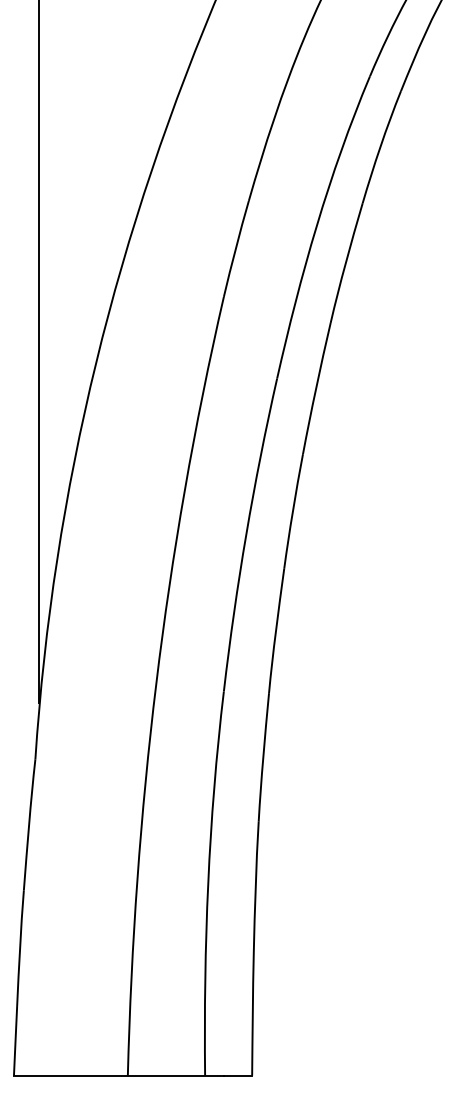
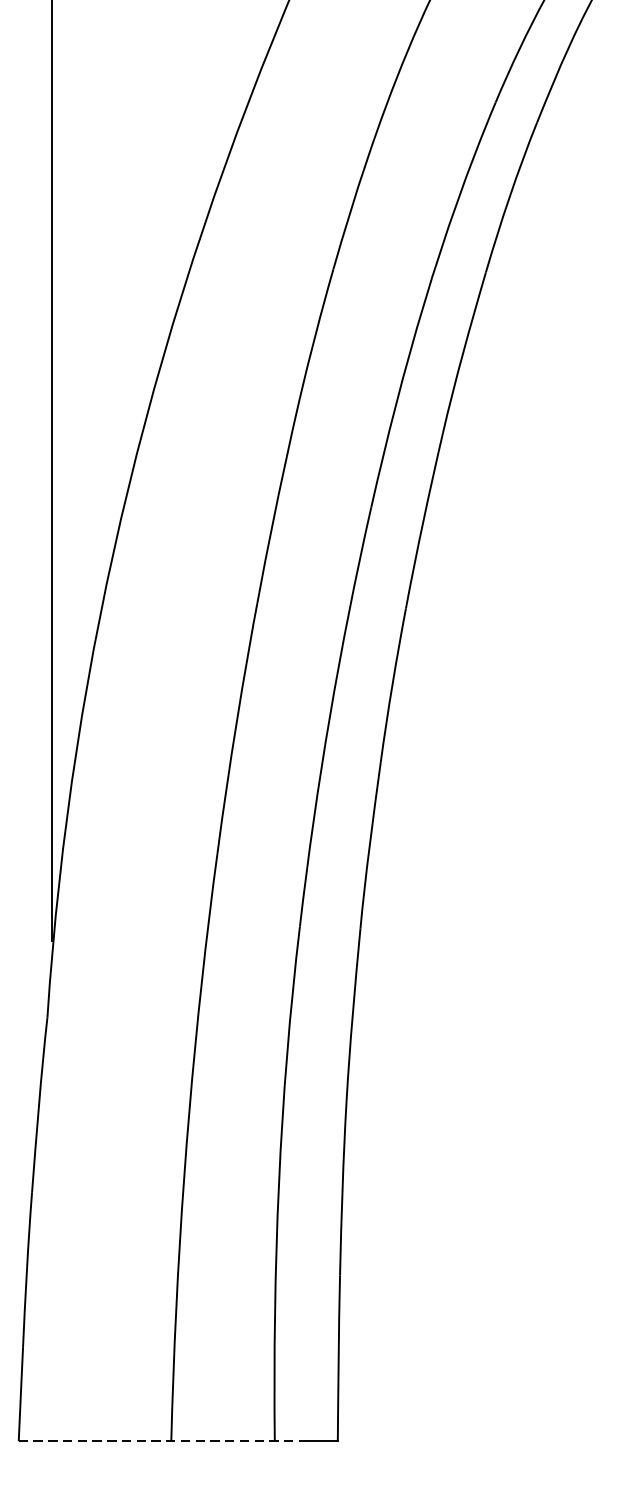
line: (118, 1075) -> (158, 1440), solid -> dashed

